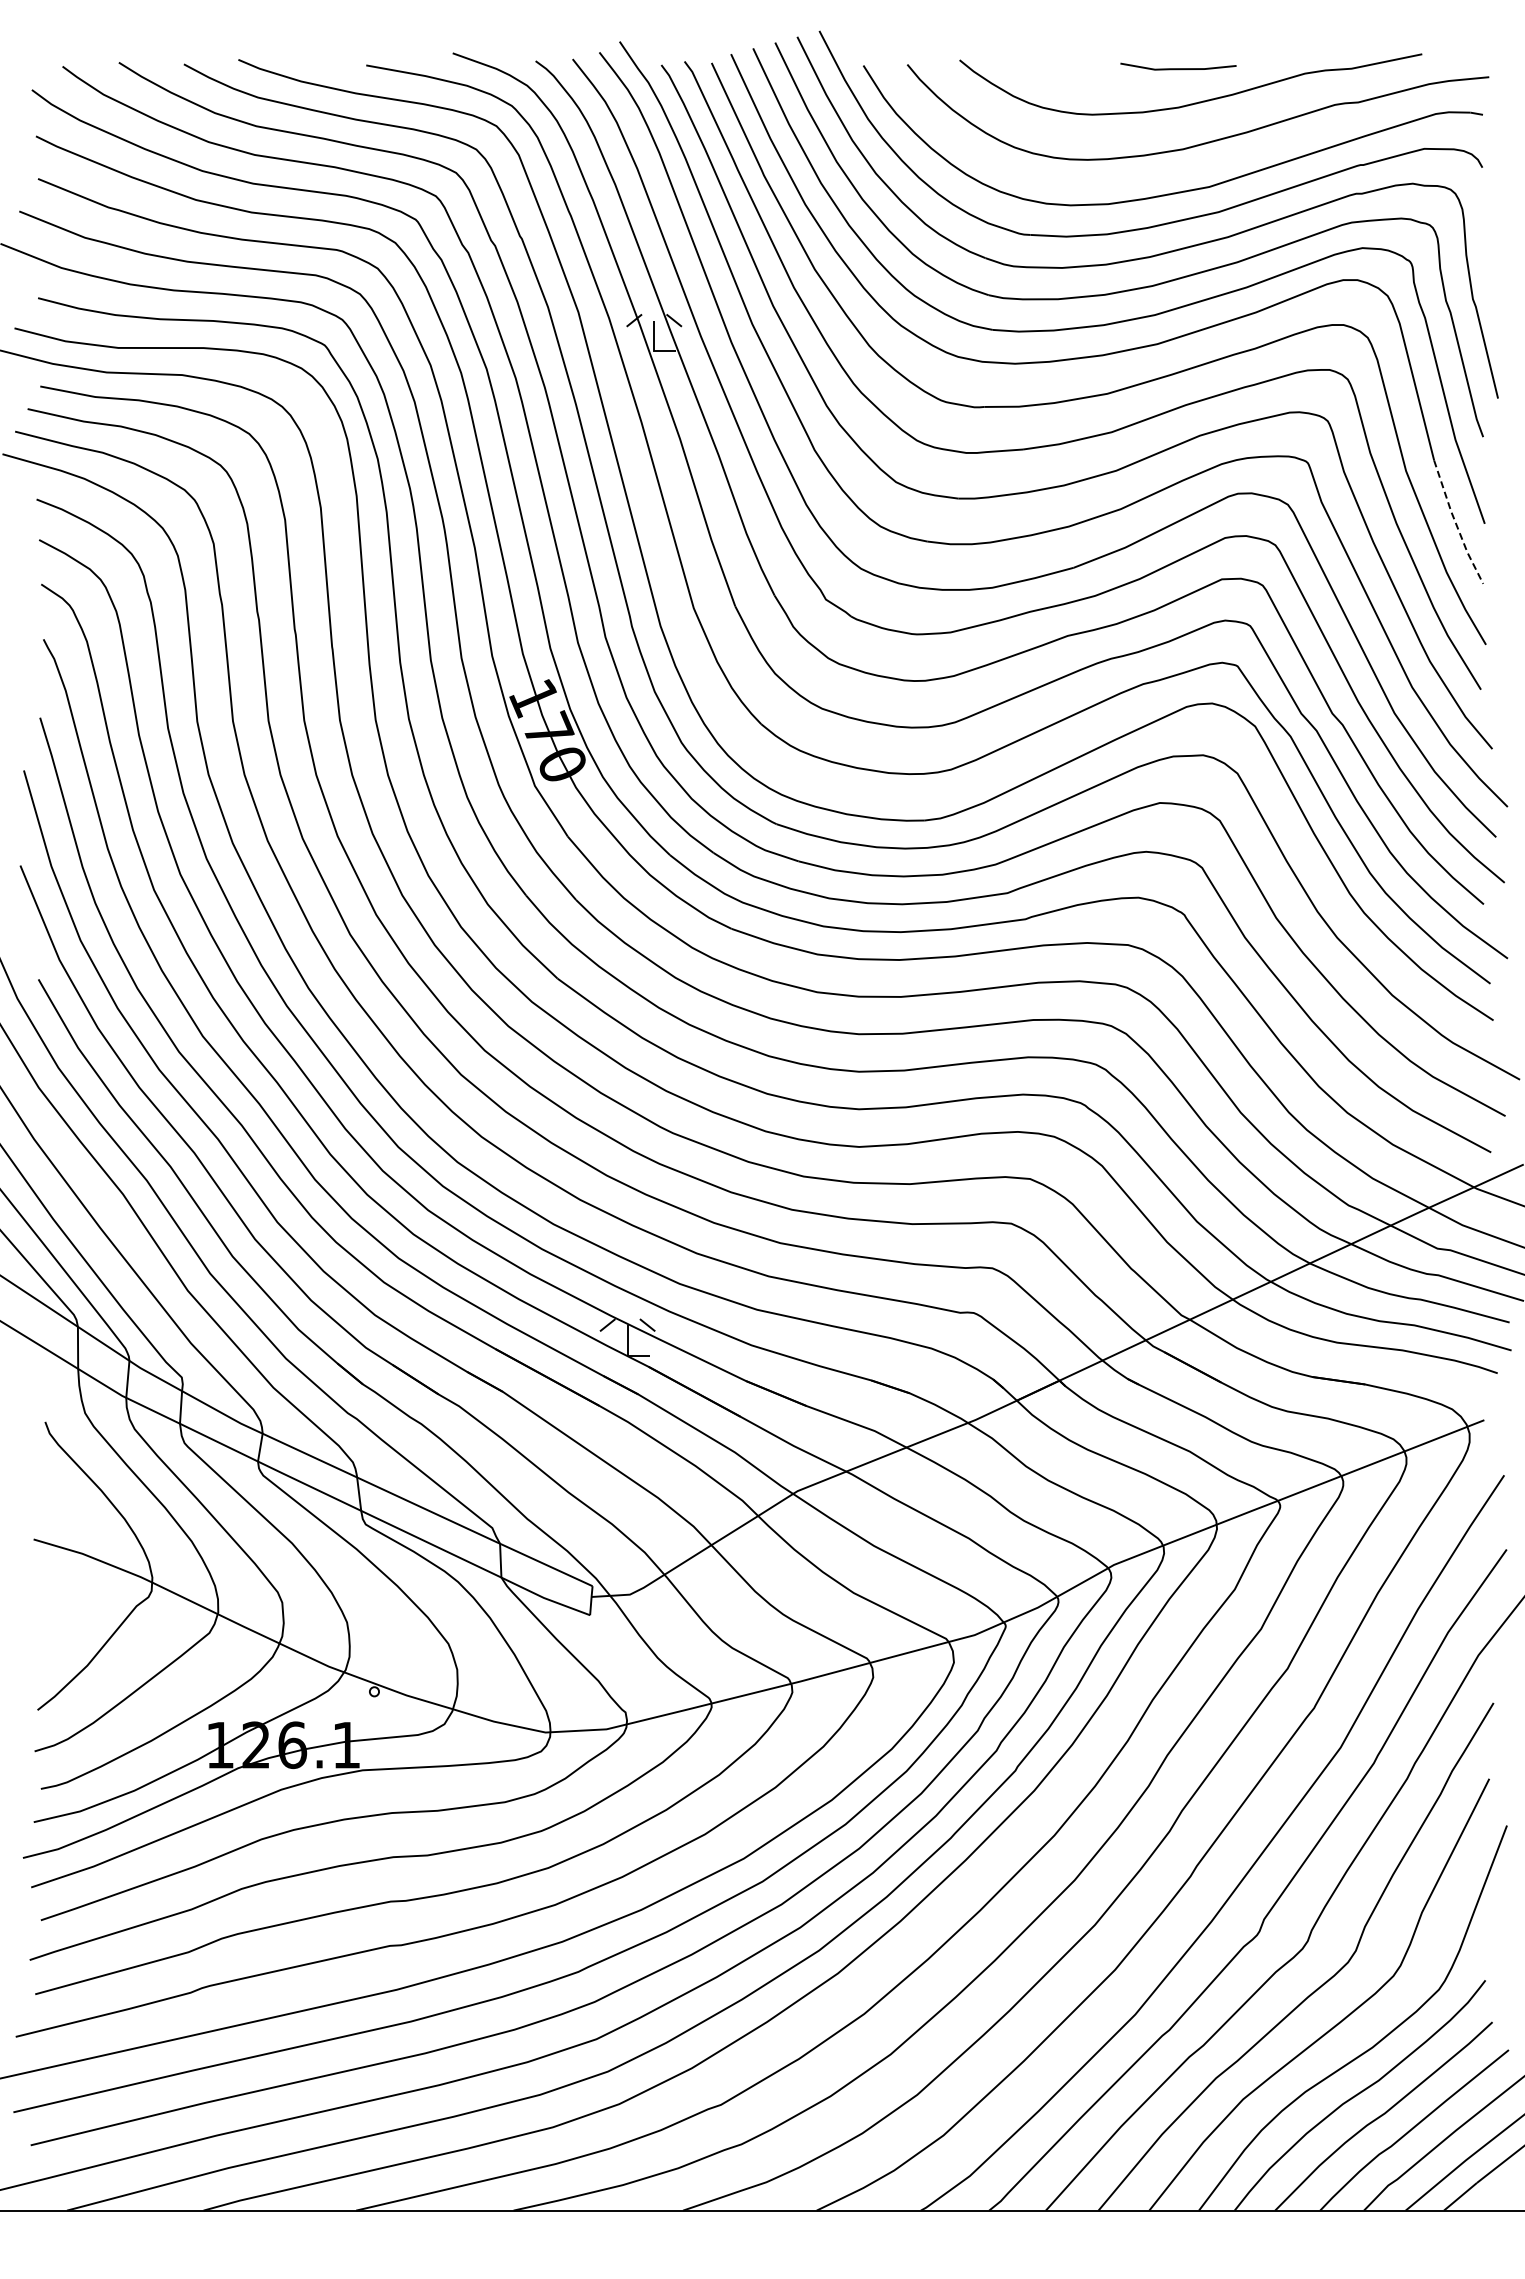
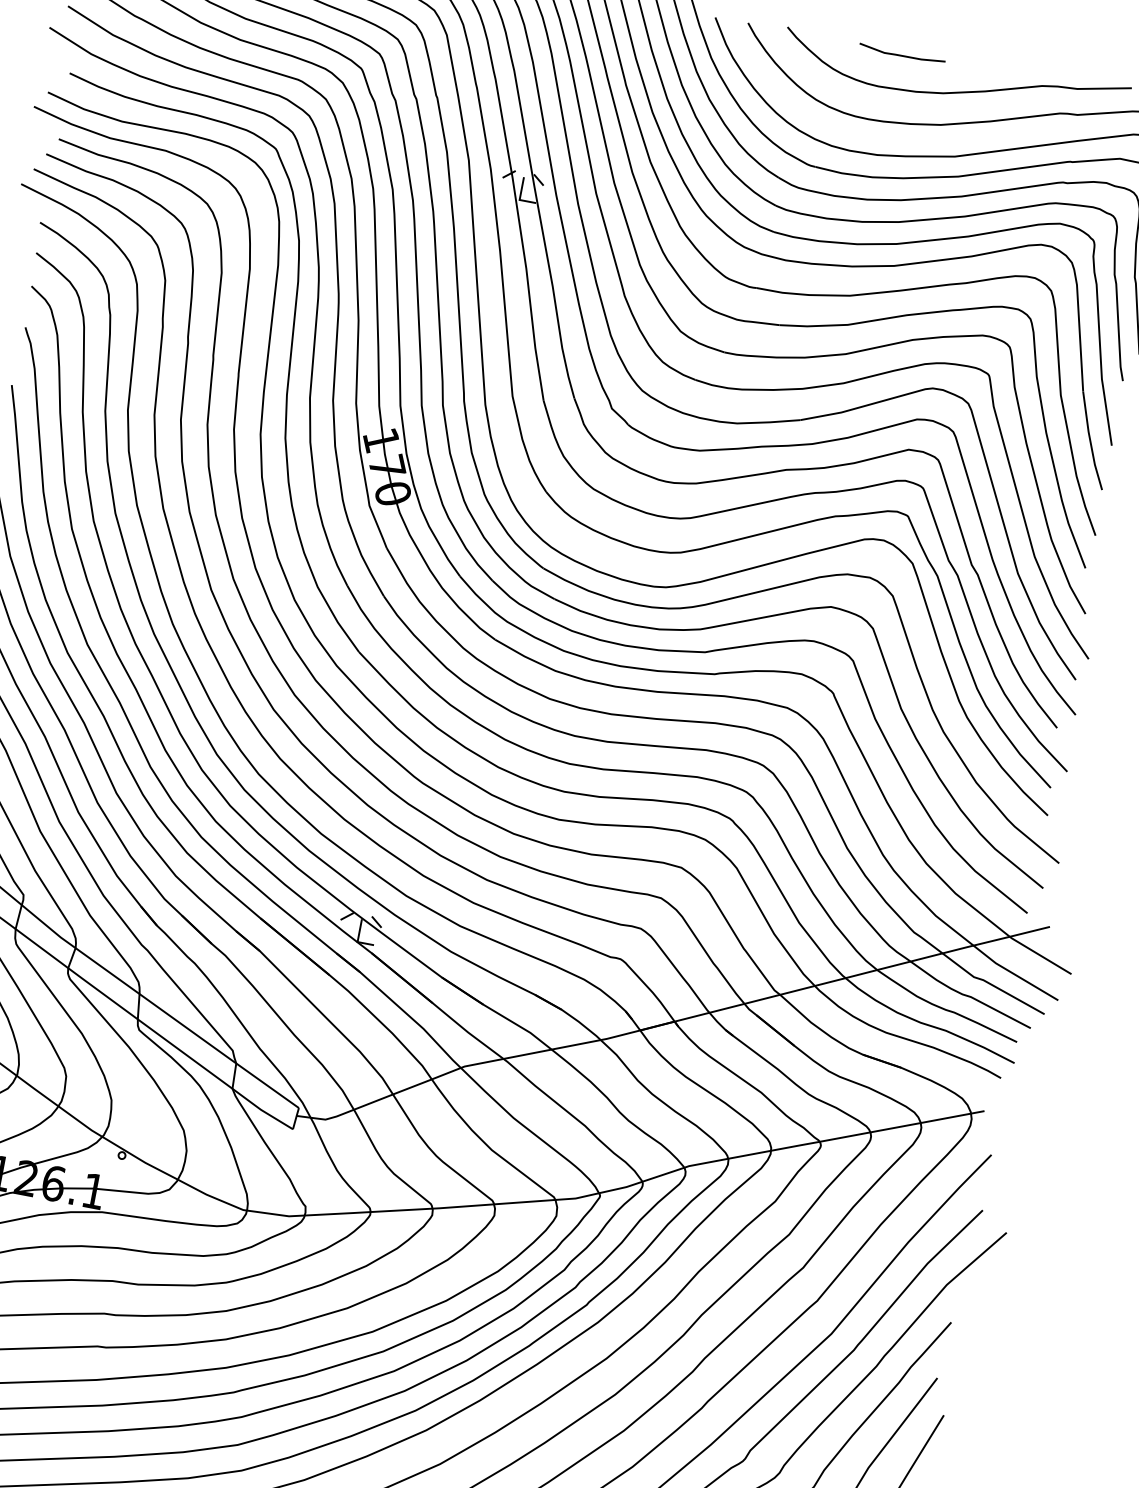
line: (1178, 68) -> (902, 55), moved
line: (1455, 523) -> (1090, 441), dashed -> solid

